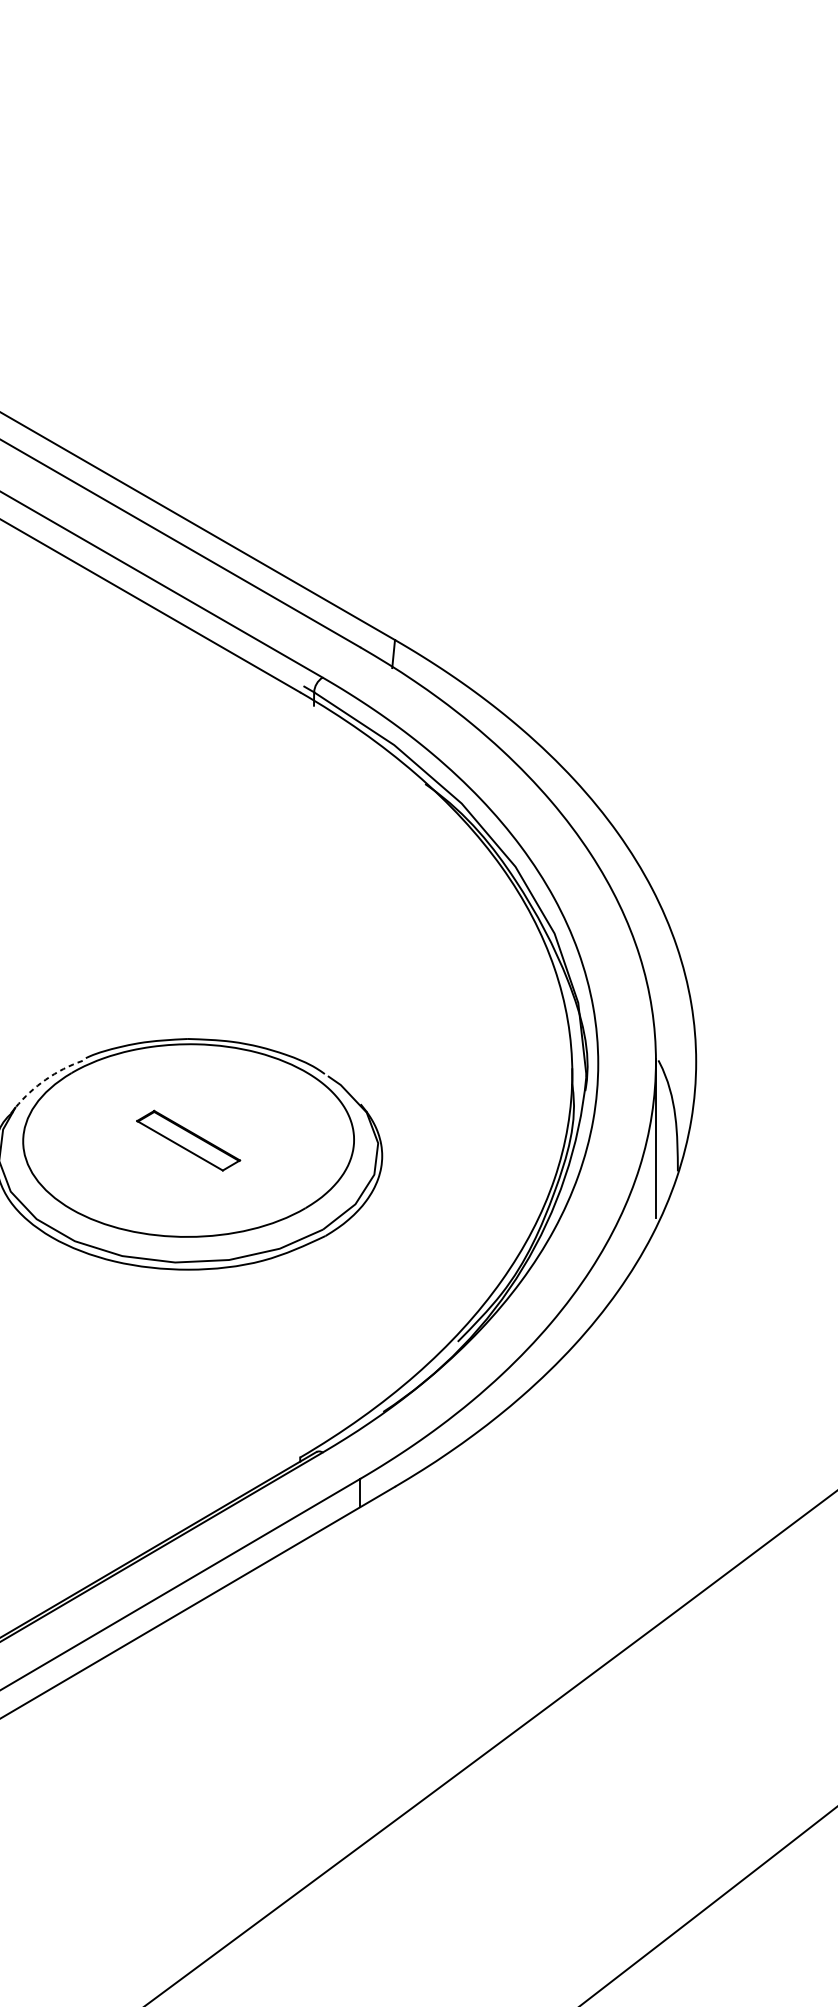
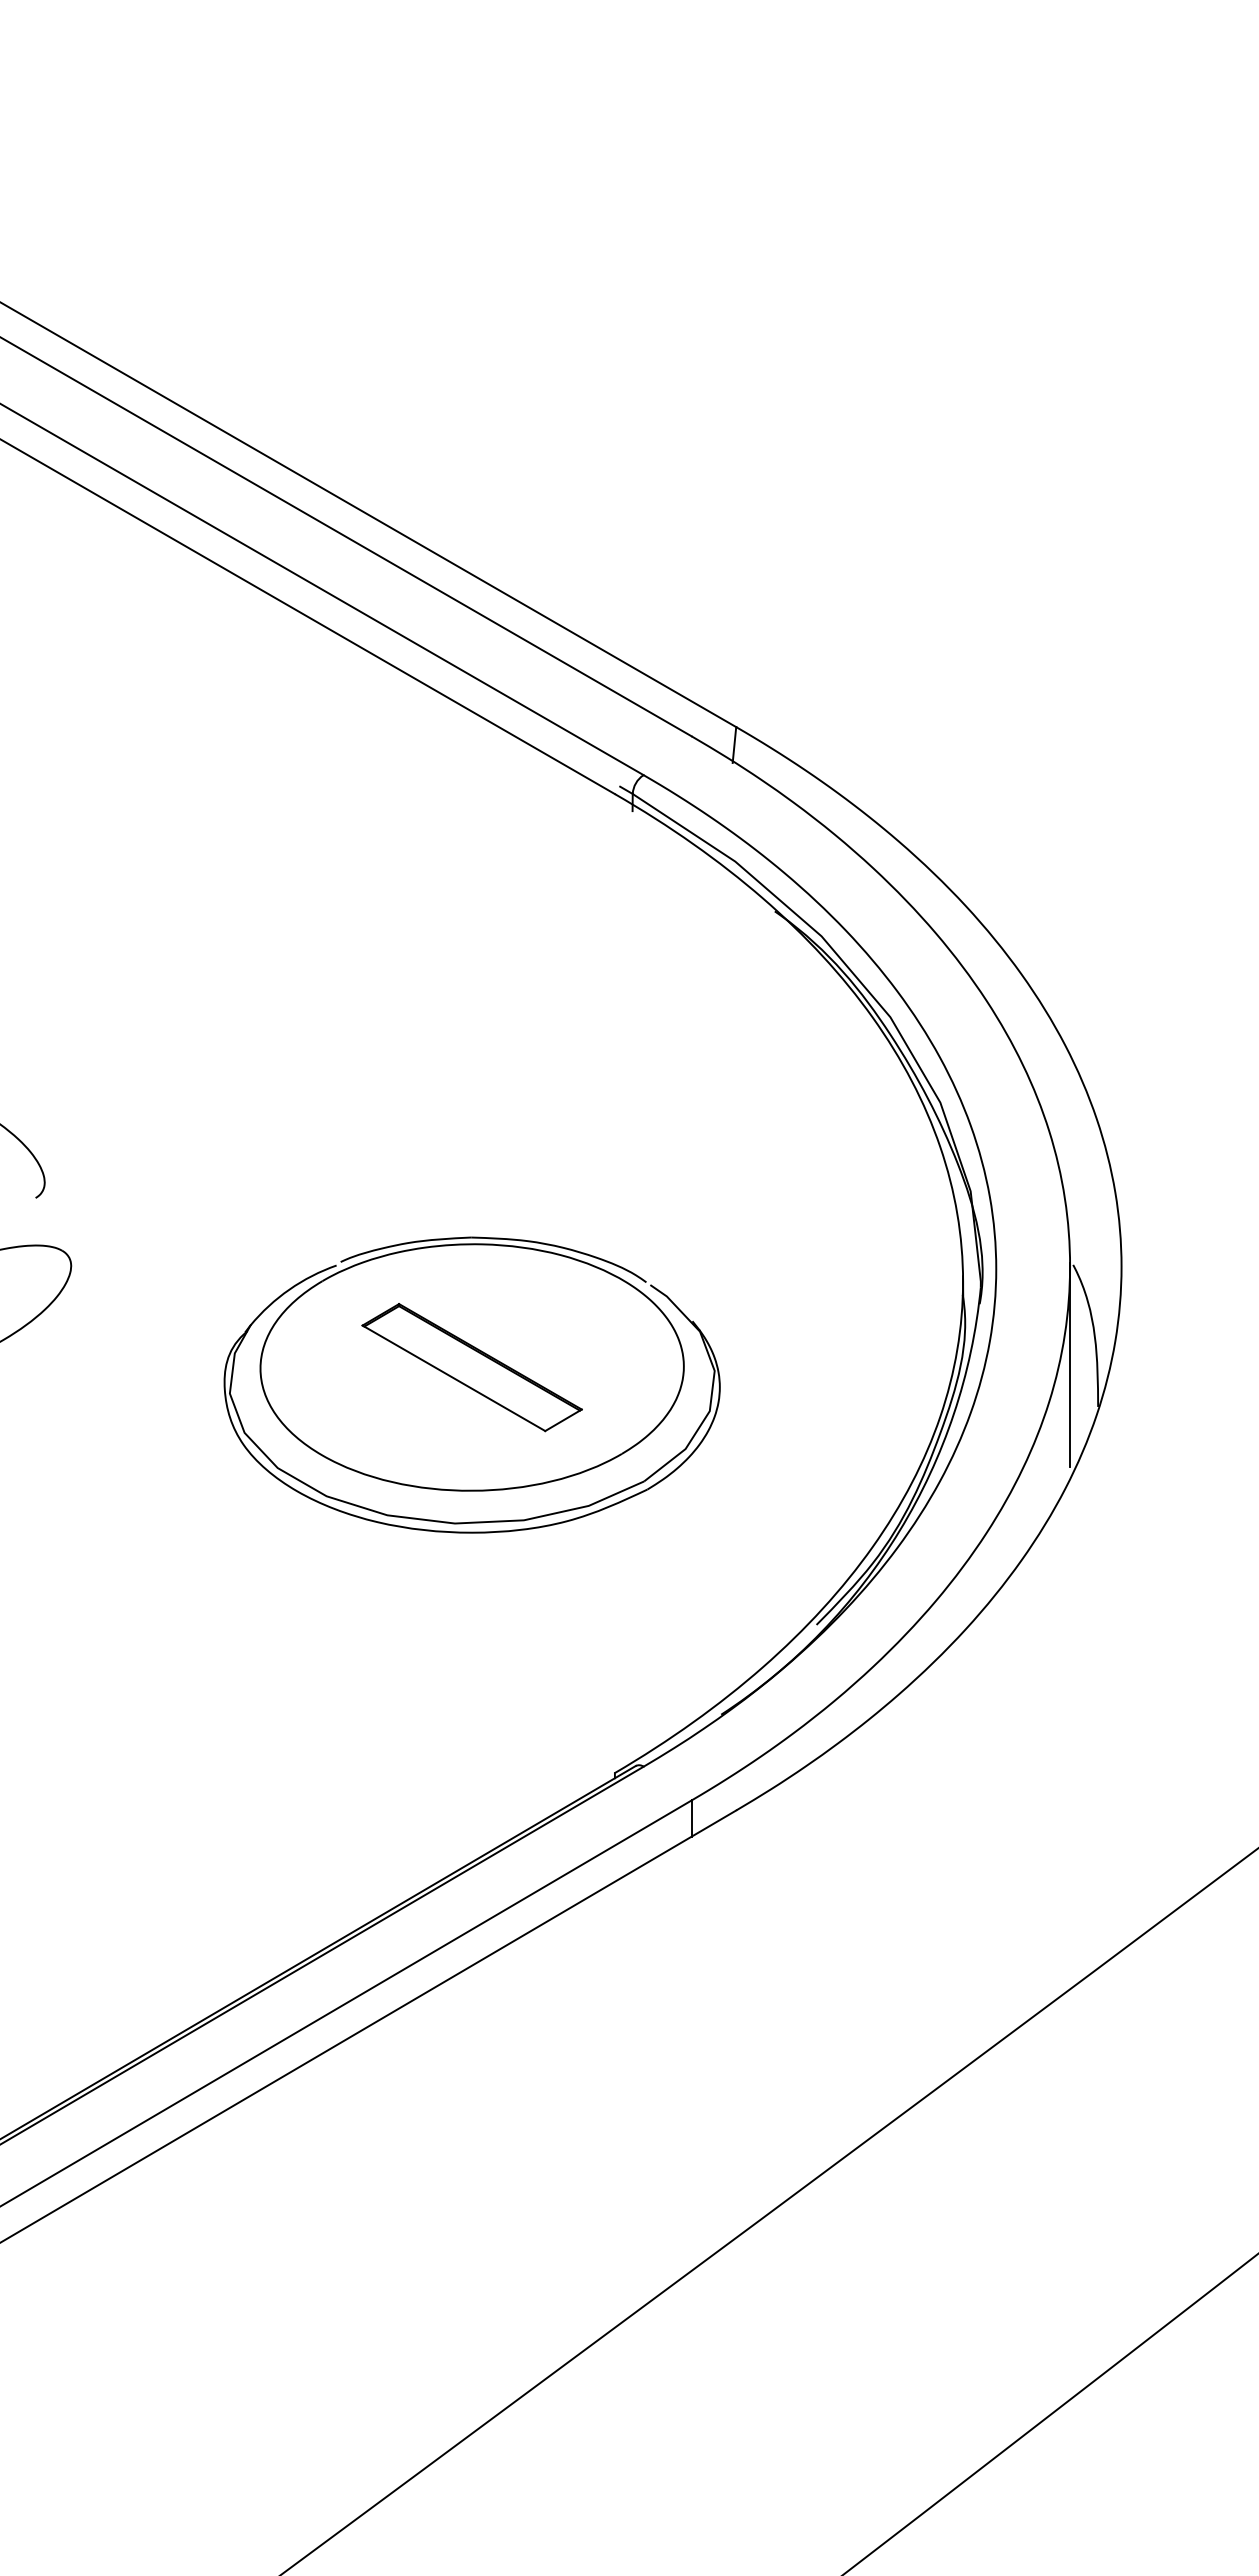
arc: (45, 1079) -> (289, 1289), dashed -> solid
part: (188, 1140) -> (471, 1367), size x1.67

